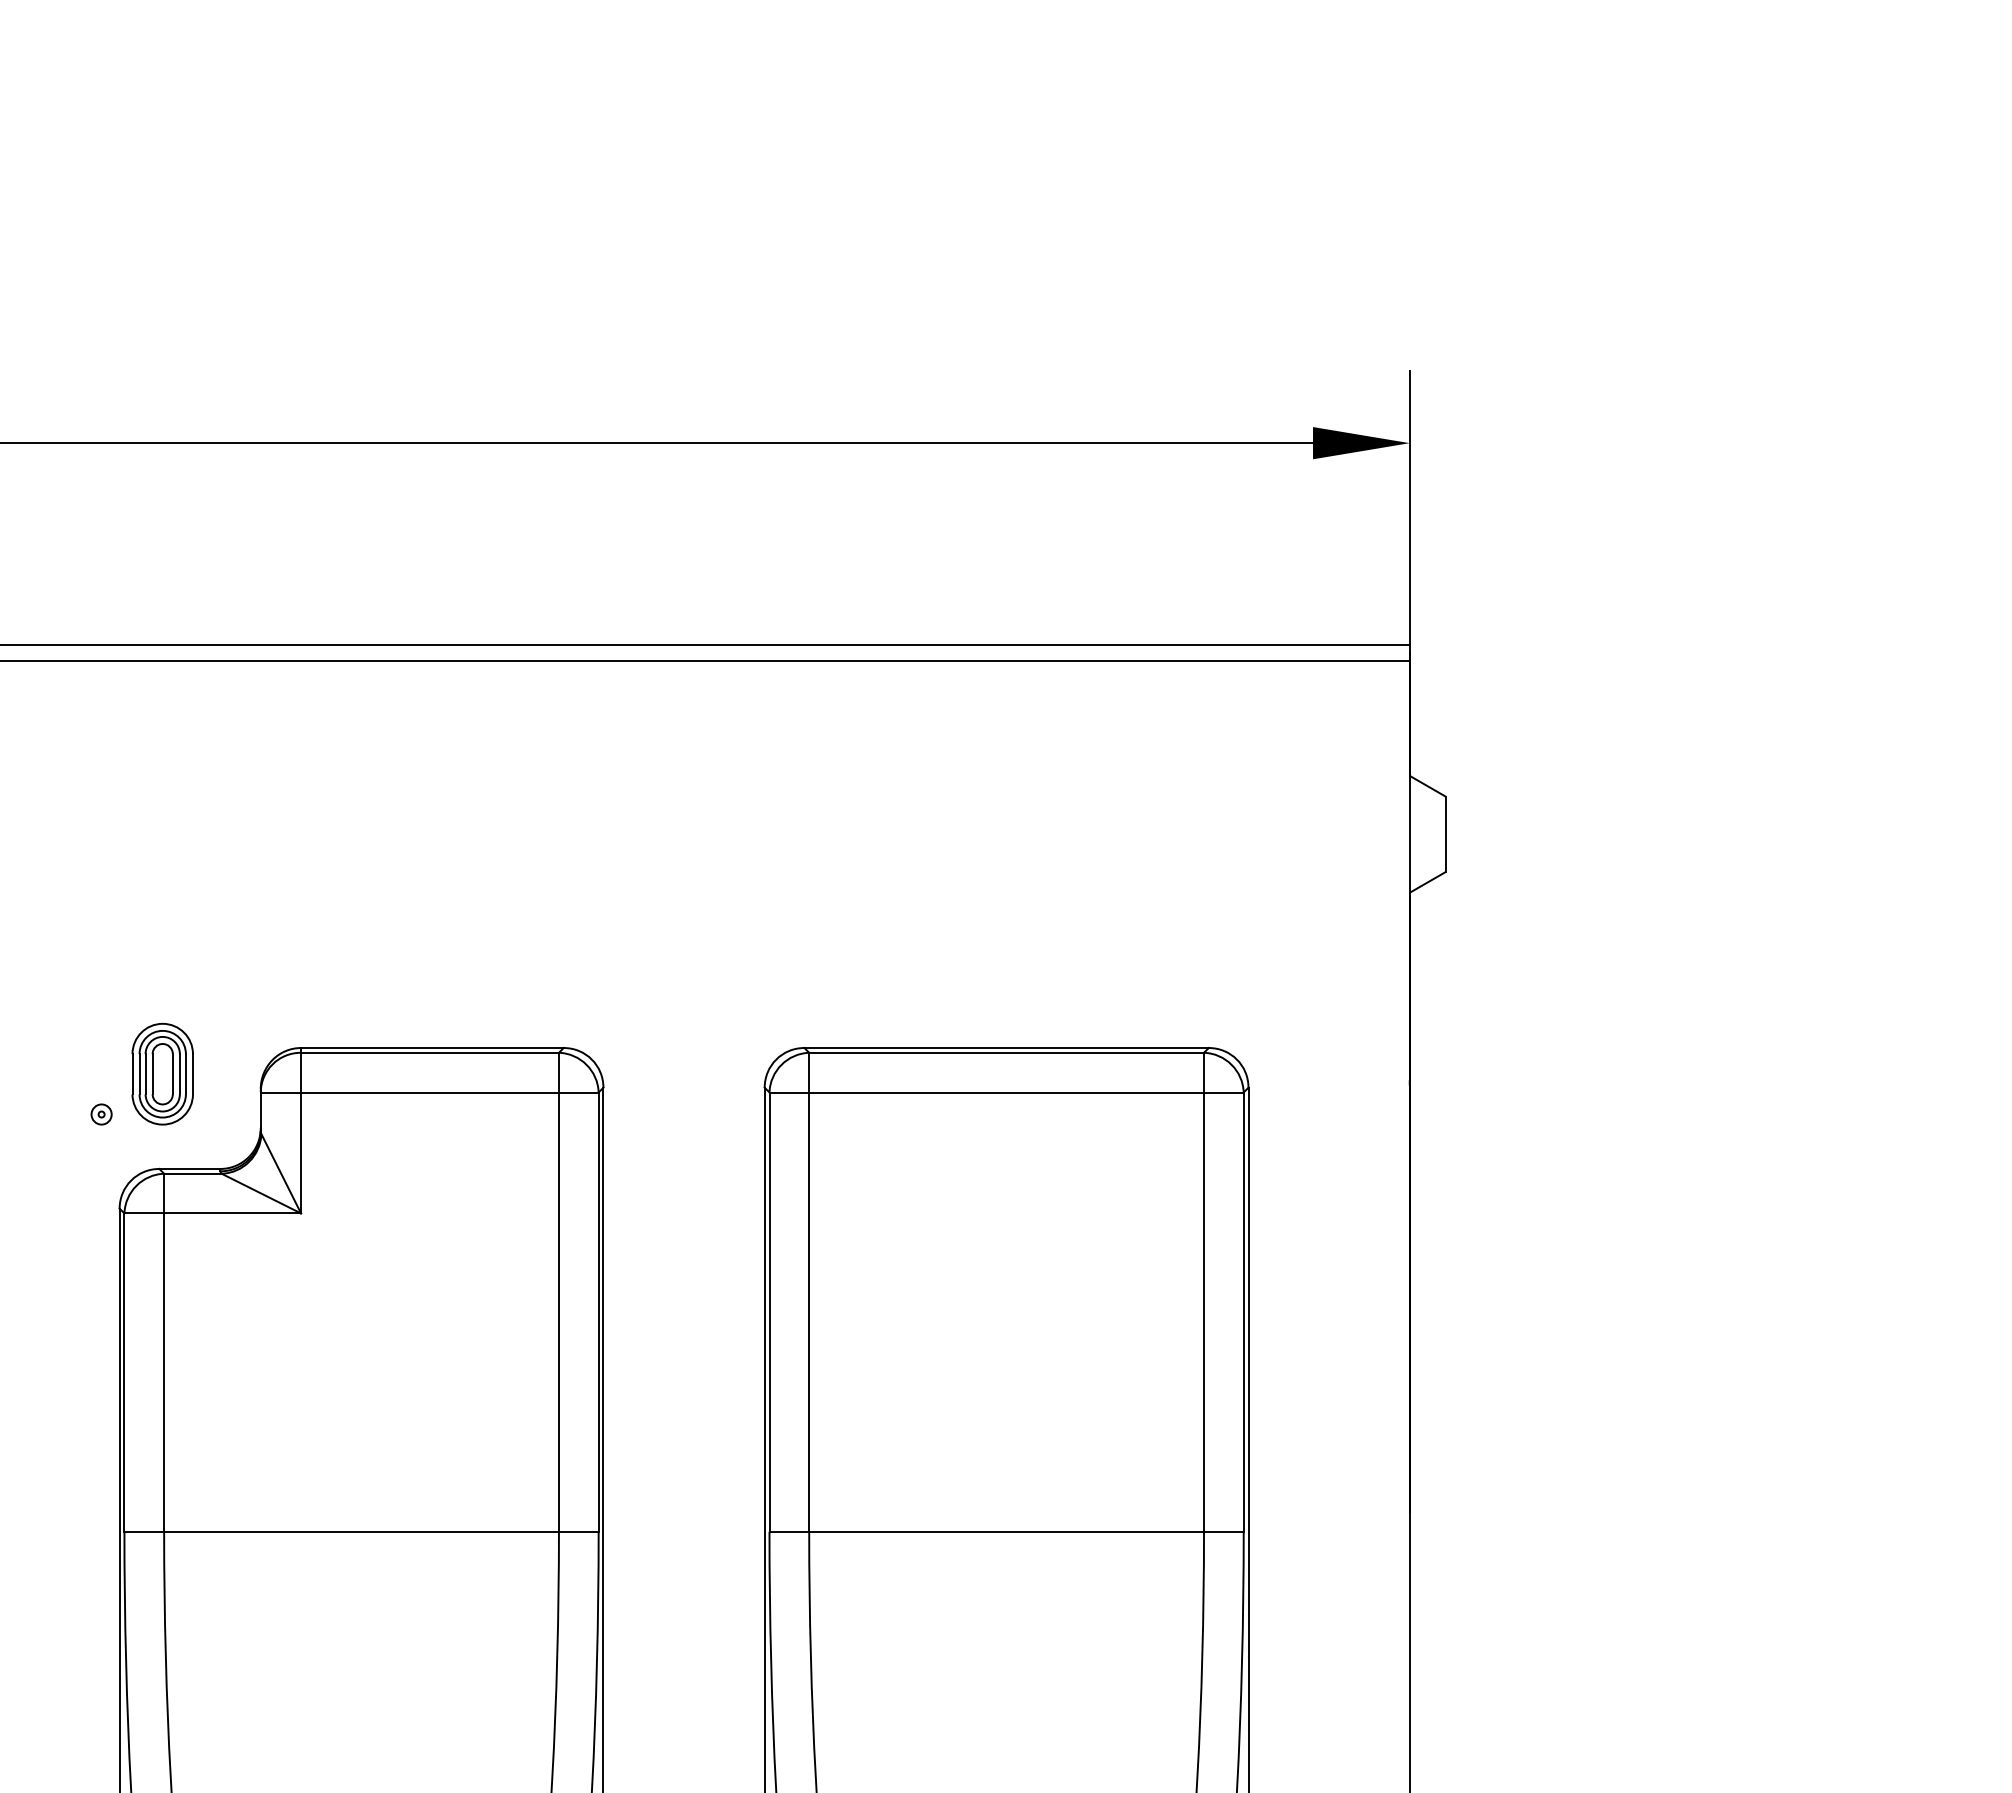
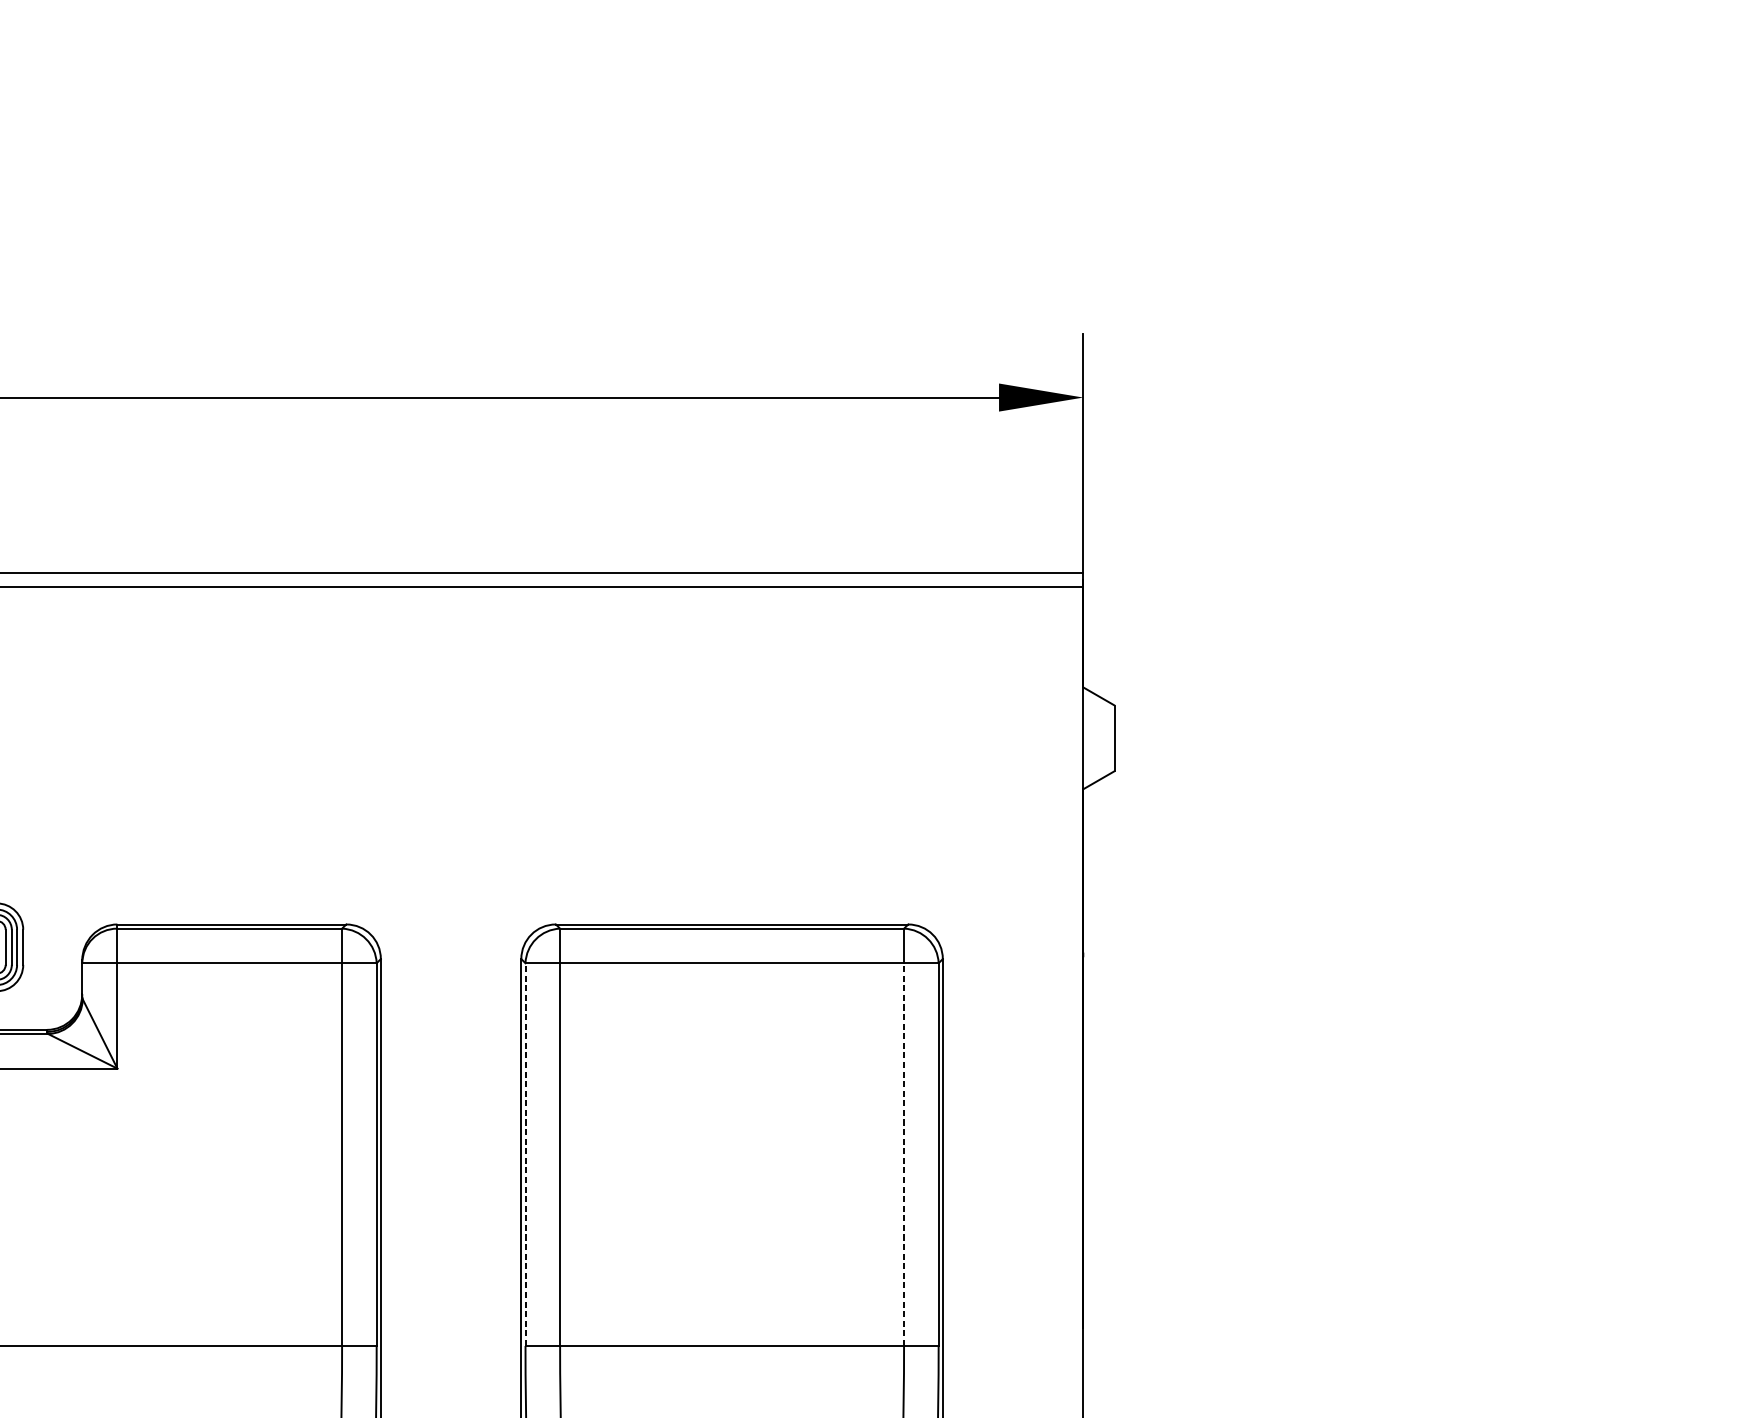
line: (769, 1312) -> (525, 1154), solid -> dashed
line: (1204, 1312) -> (904, 1154), solid -> dashed

